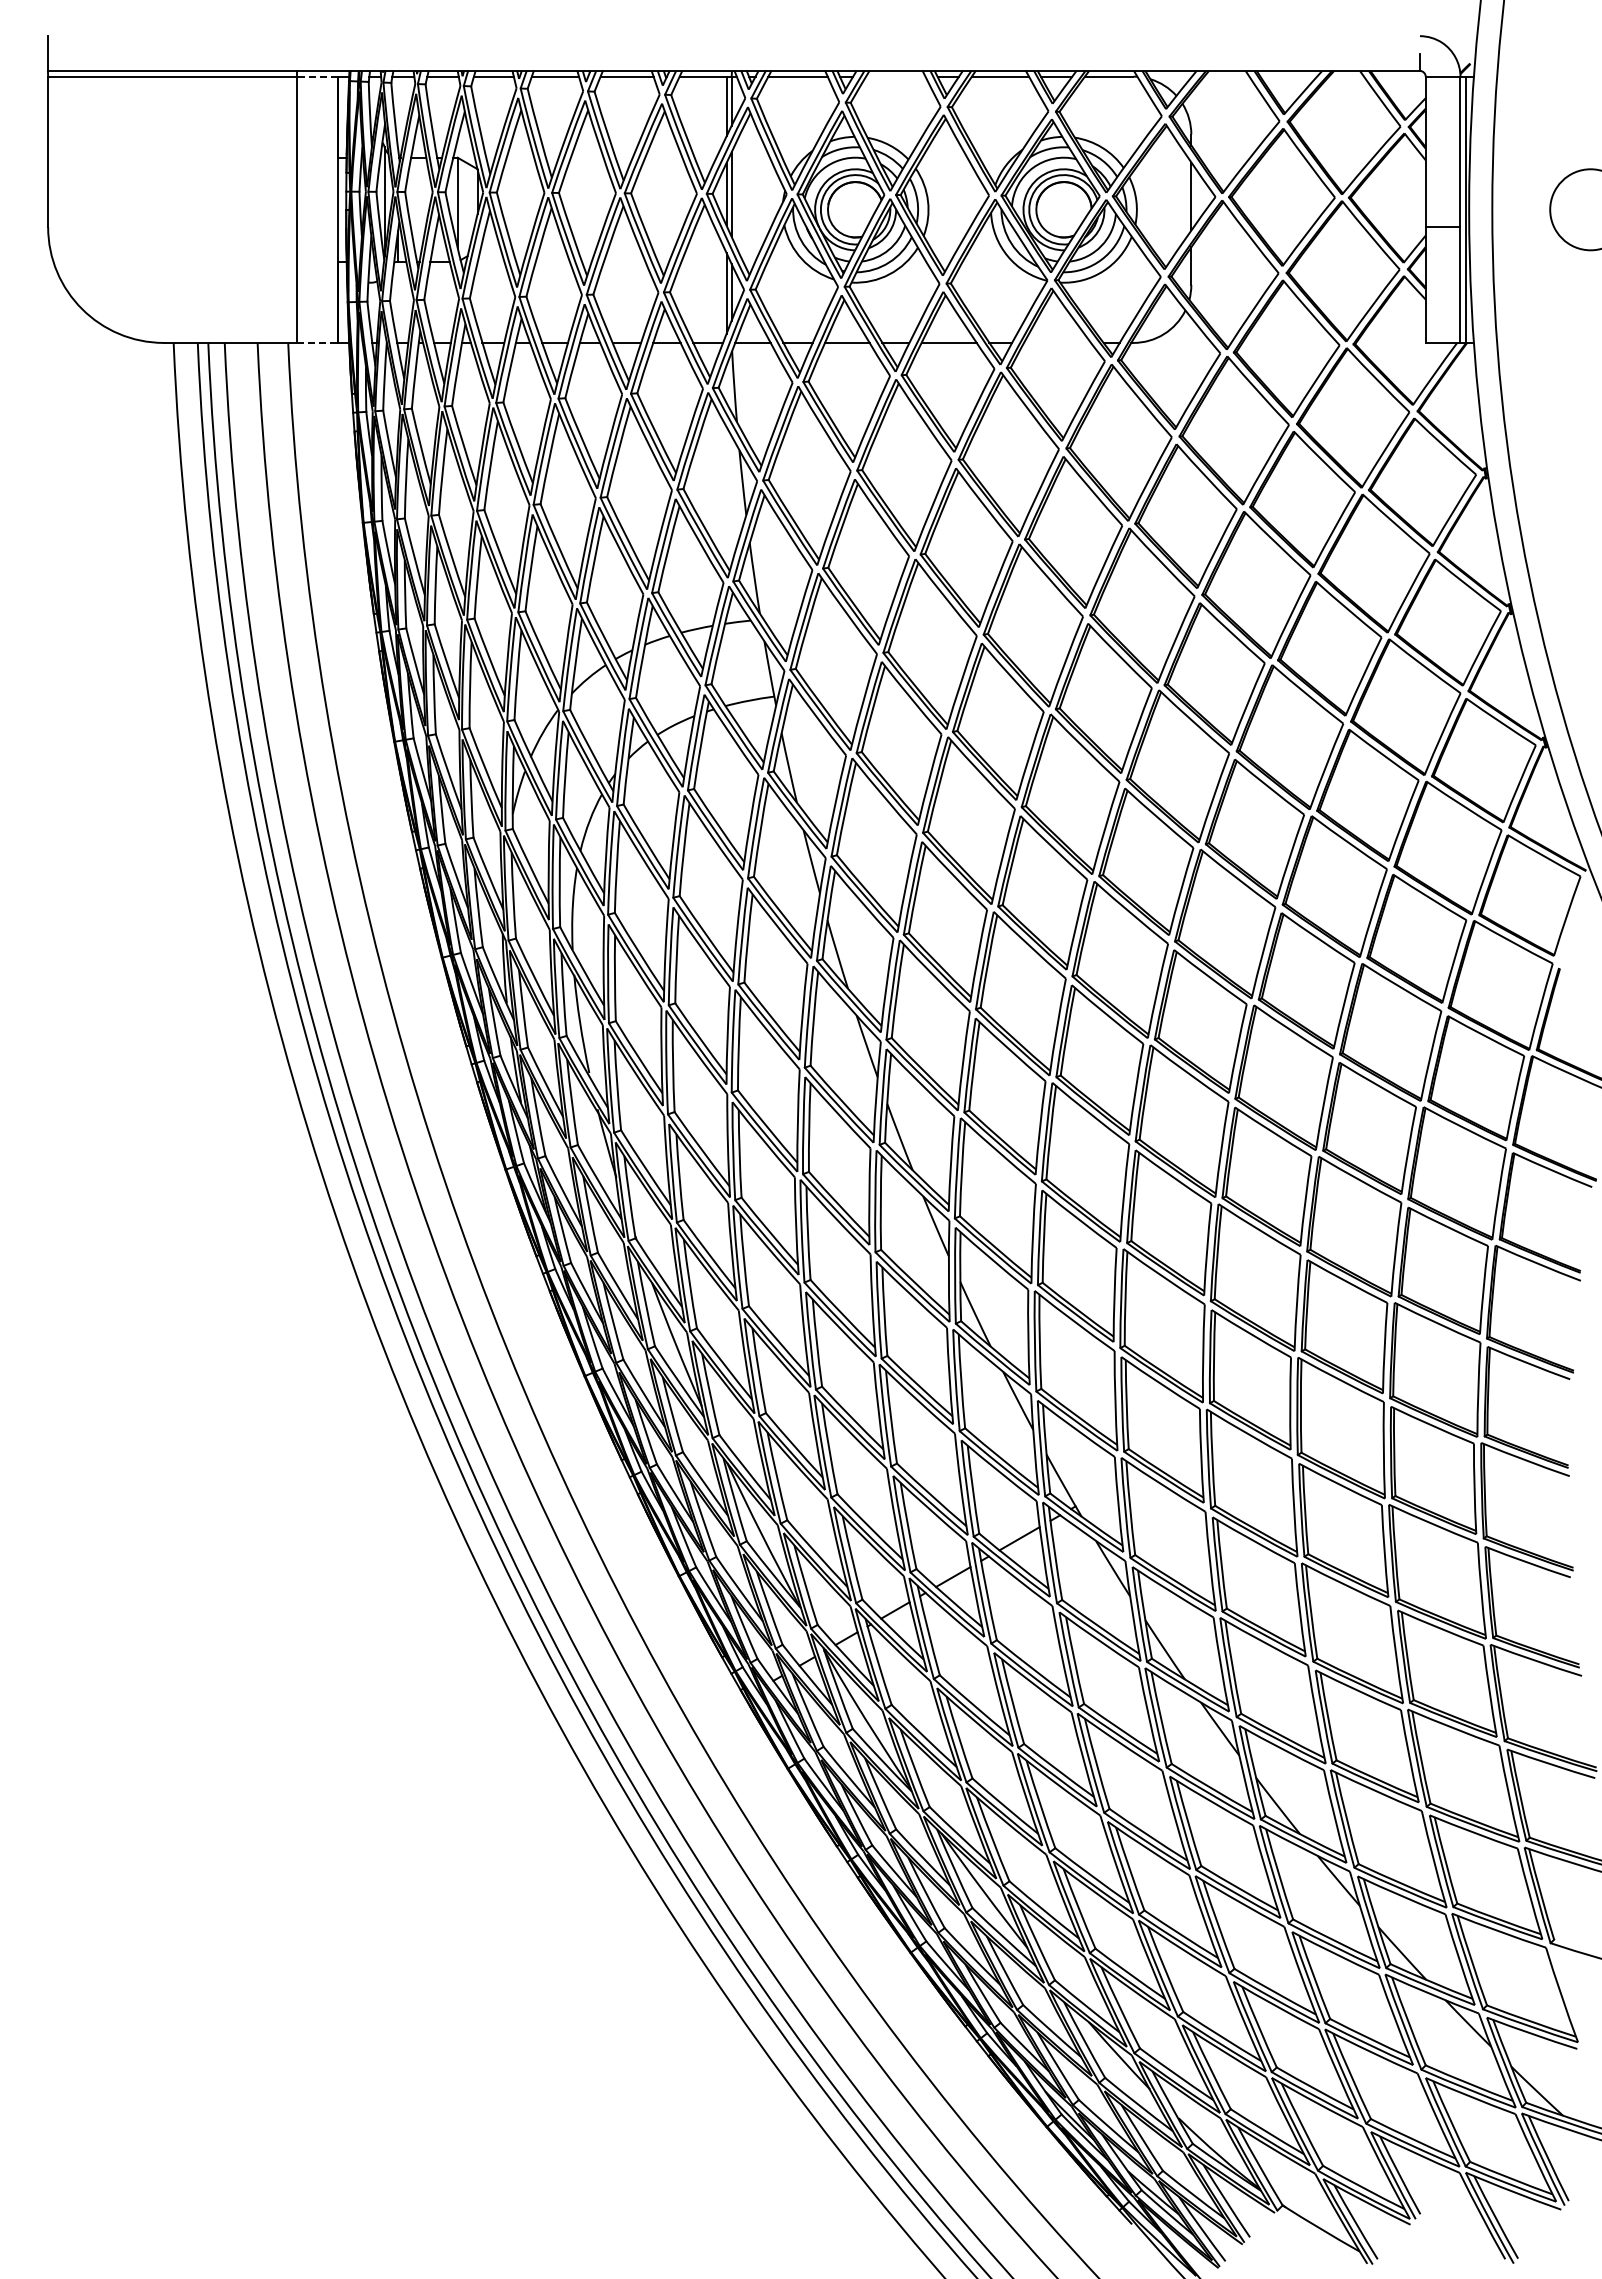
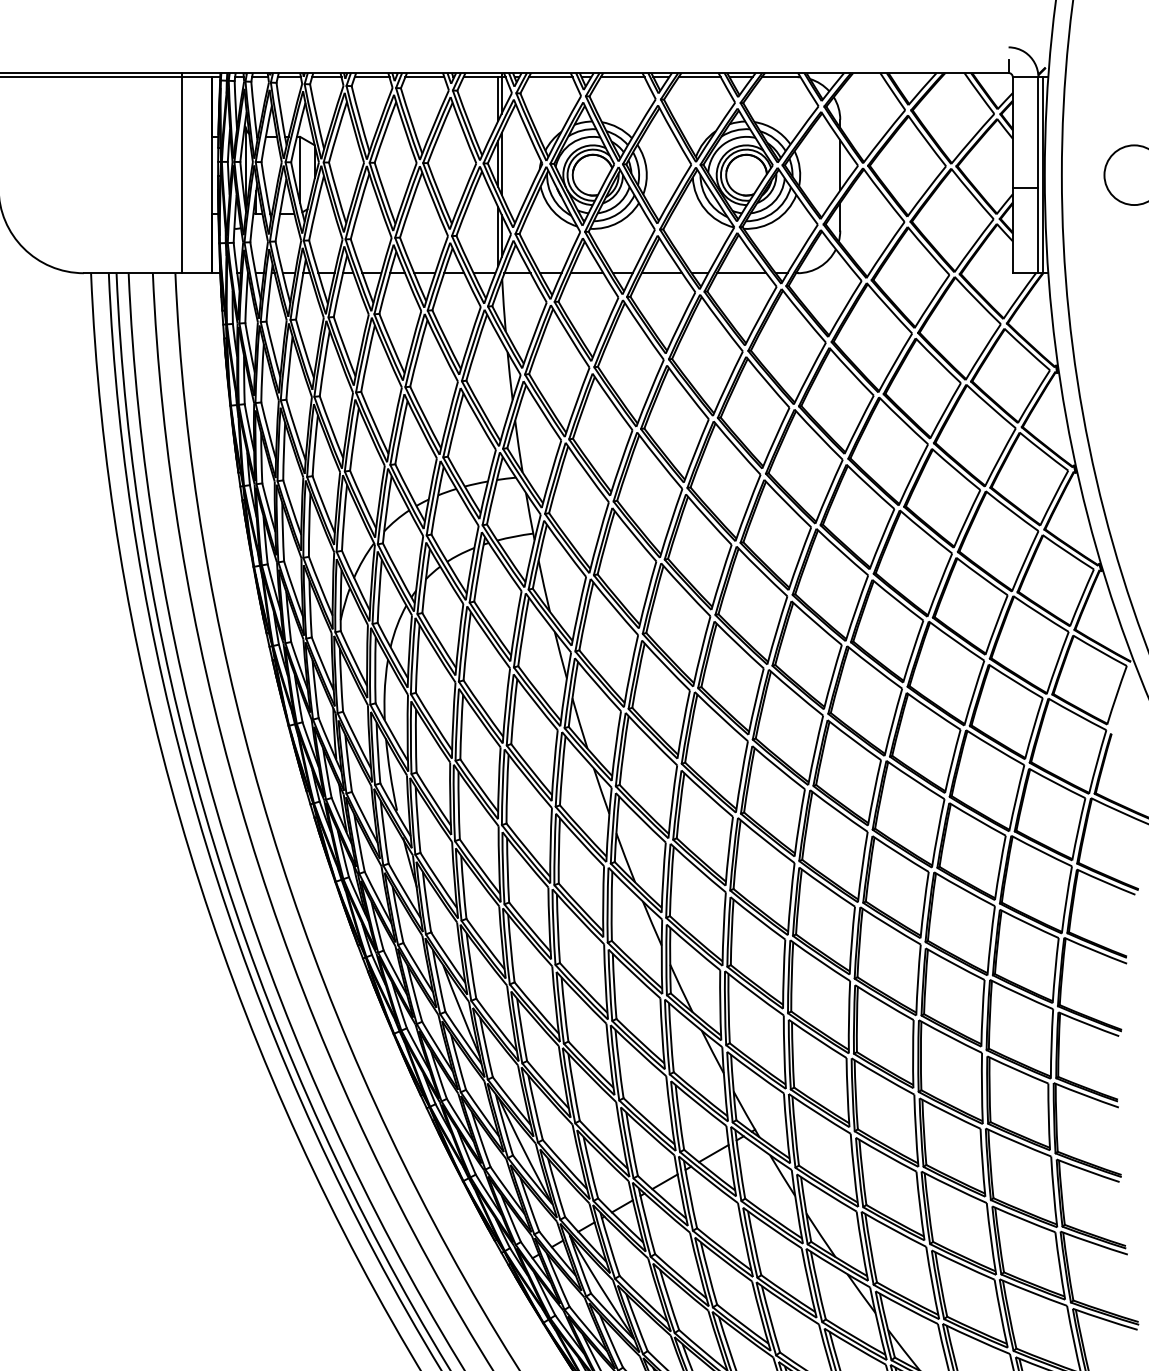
line: (316, 76) -> (196, 77), dashed -> solid
line: (895, 76) -> (622, 77), added
line: (317, 342) -> (196, 272), dashed -> solid
line: (1057, 342) -> (741, 272), added

